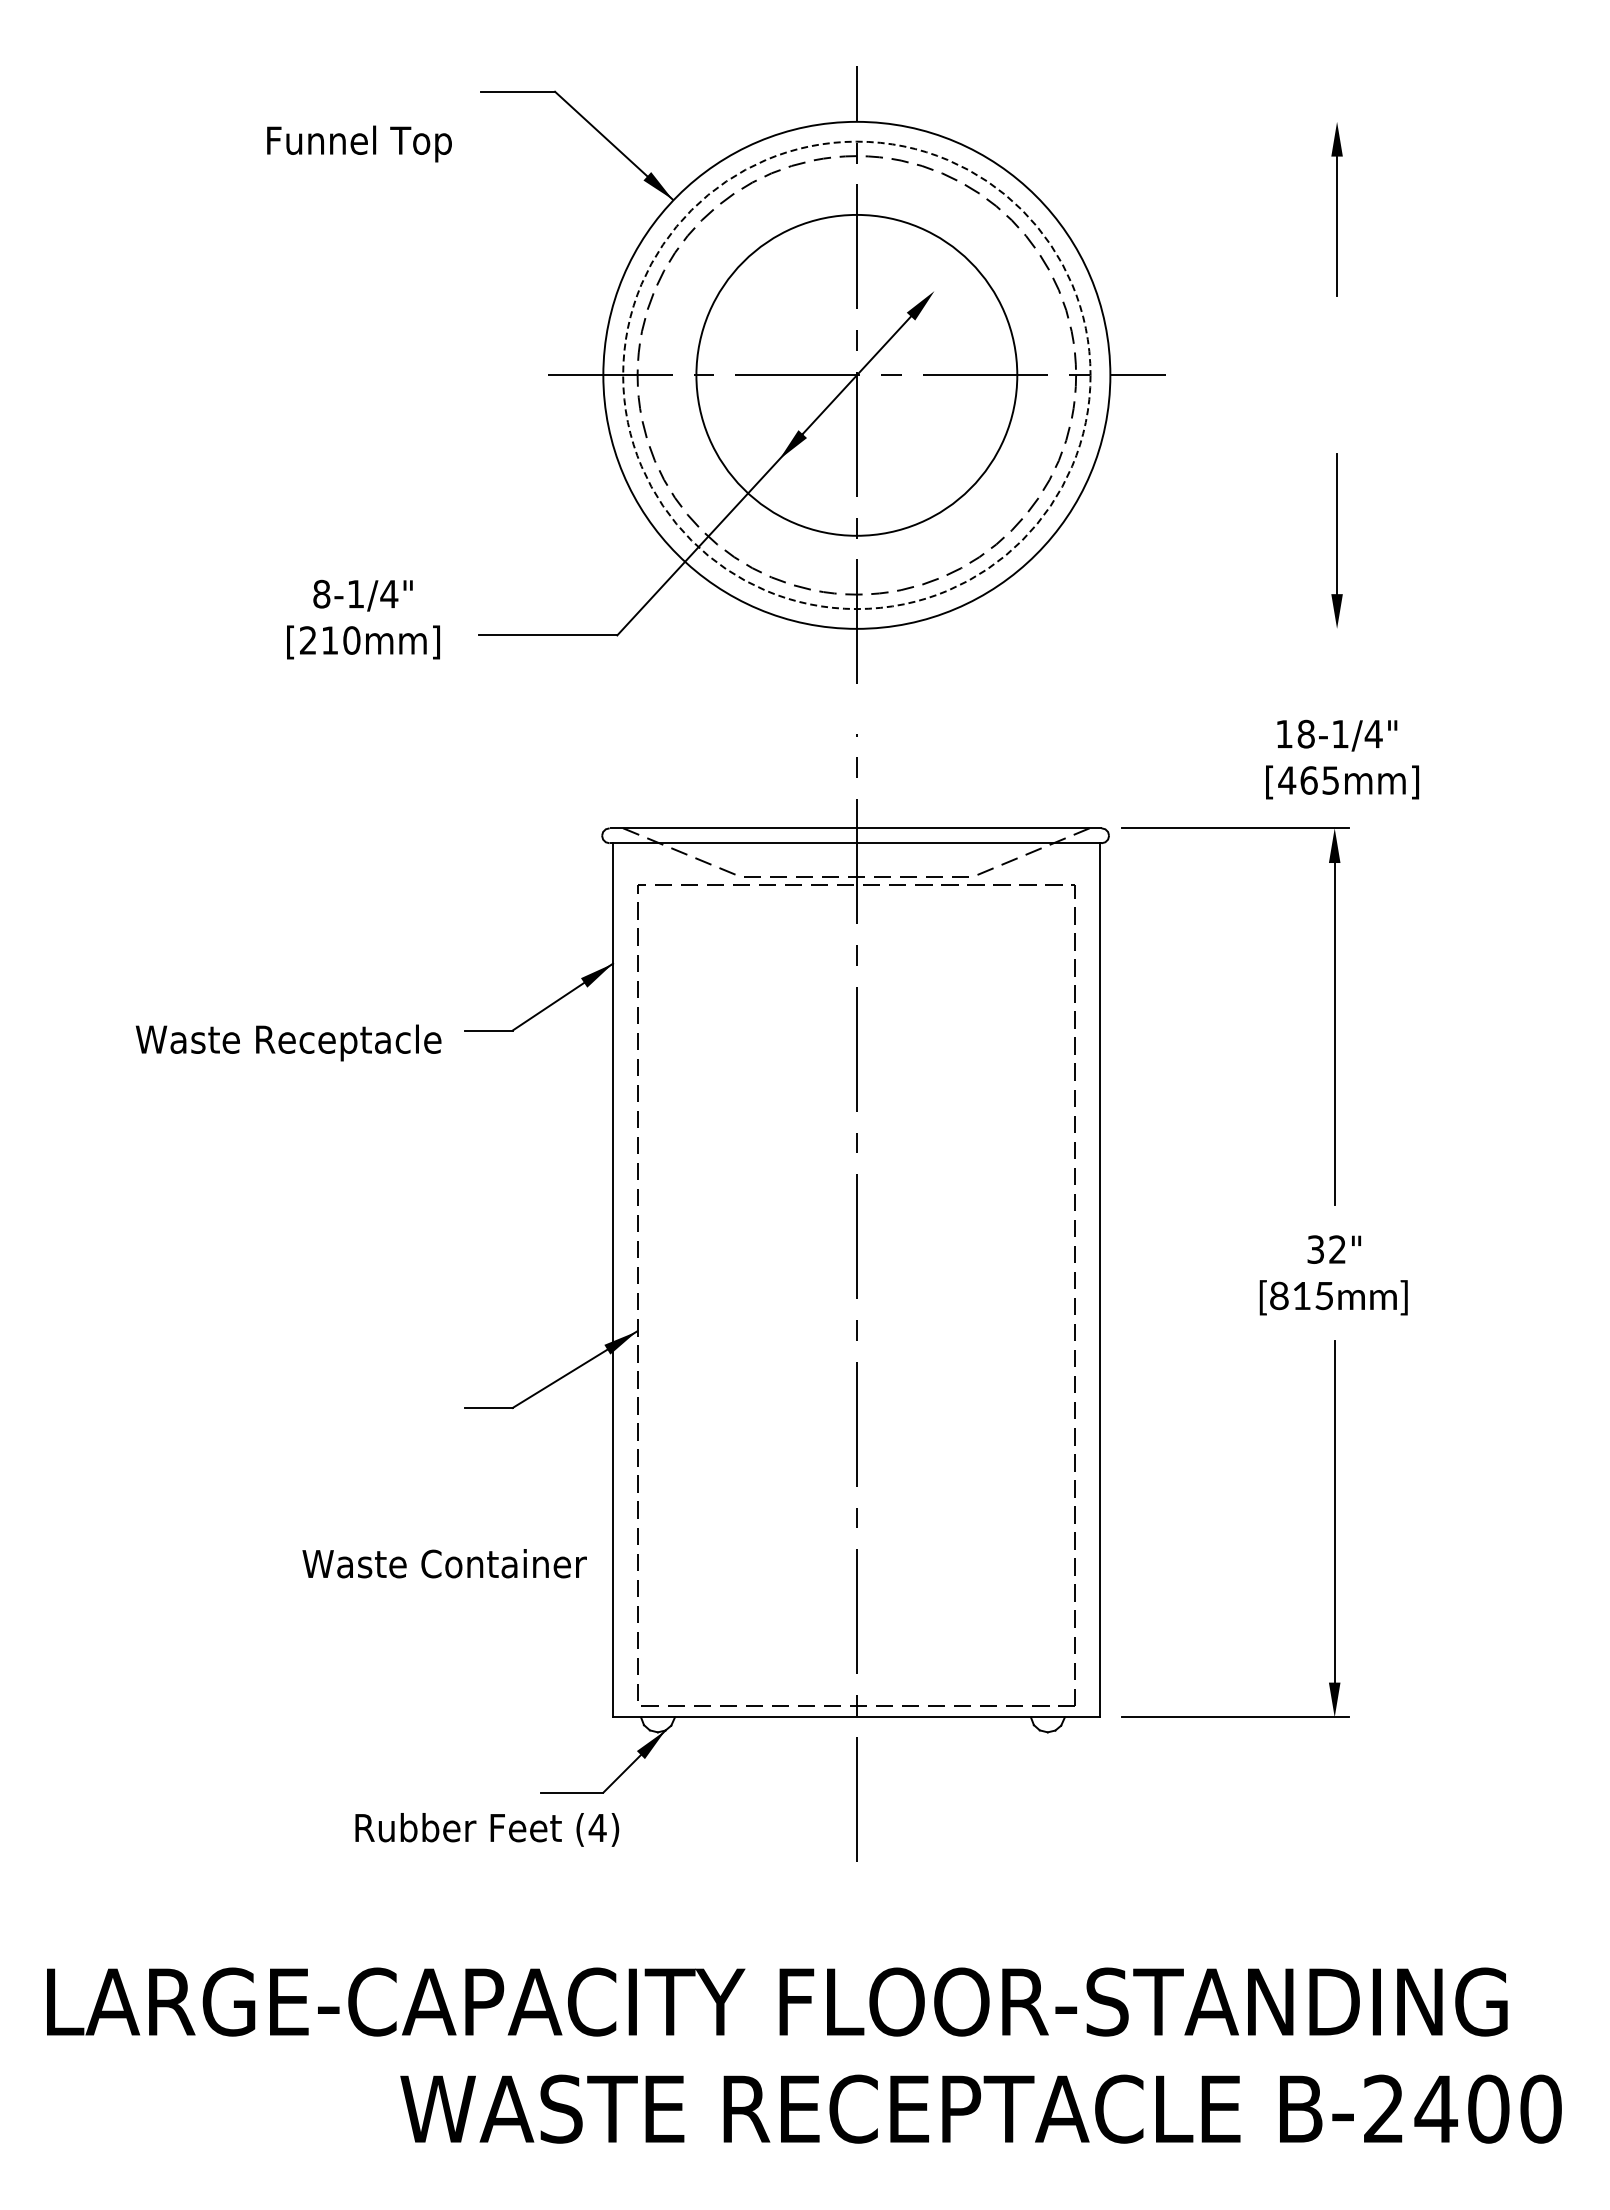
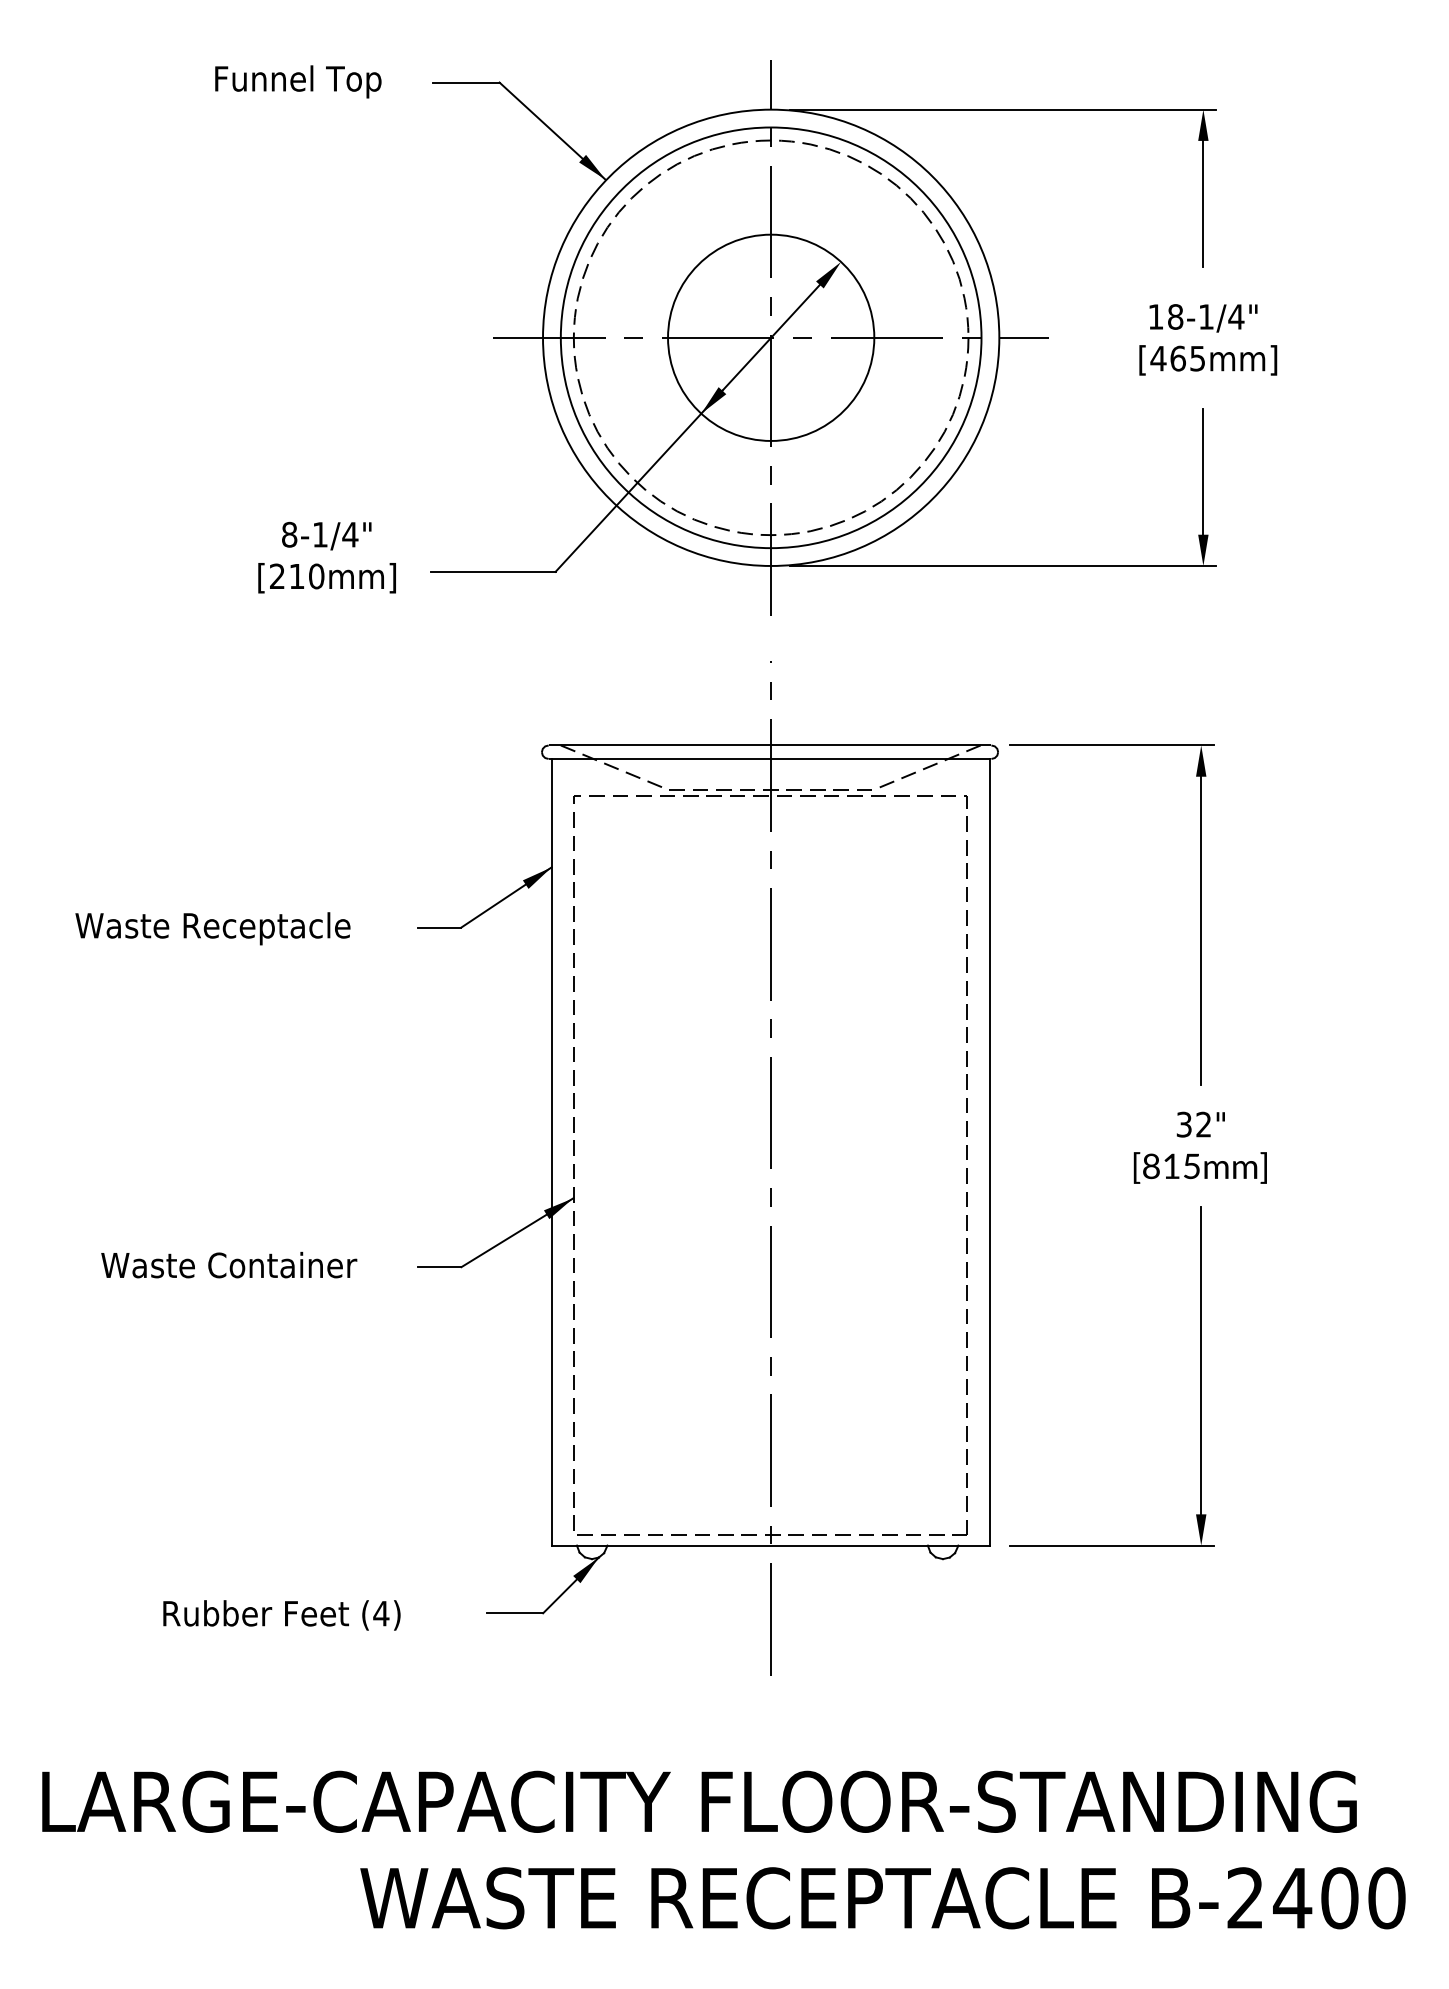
line: (1113, 121) -> (1002, 109), added
text: (359, 143) -> (298, 81), moved
circle: (856, 374) -> (770, 337), size x0.71
circle: (856, 375) -> (770, 337), dashed -> solid
line: (1113, 628) -> (1002, 565), added
text: (1342, 759) -> (1208, 339), moved
text: (288, 1042) -> (212, 928), moved
text: (444, 1563) -> (229, 1264), moved
text: (487, 1829) -> (282, 1615), moved

